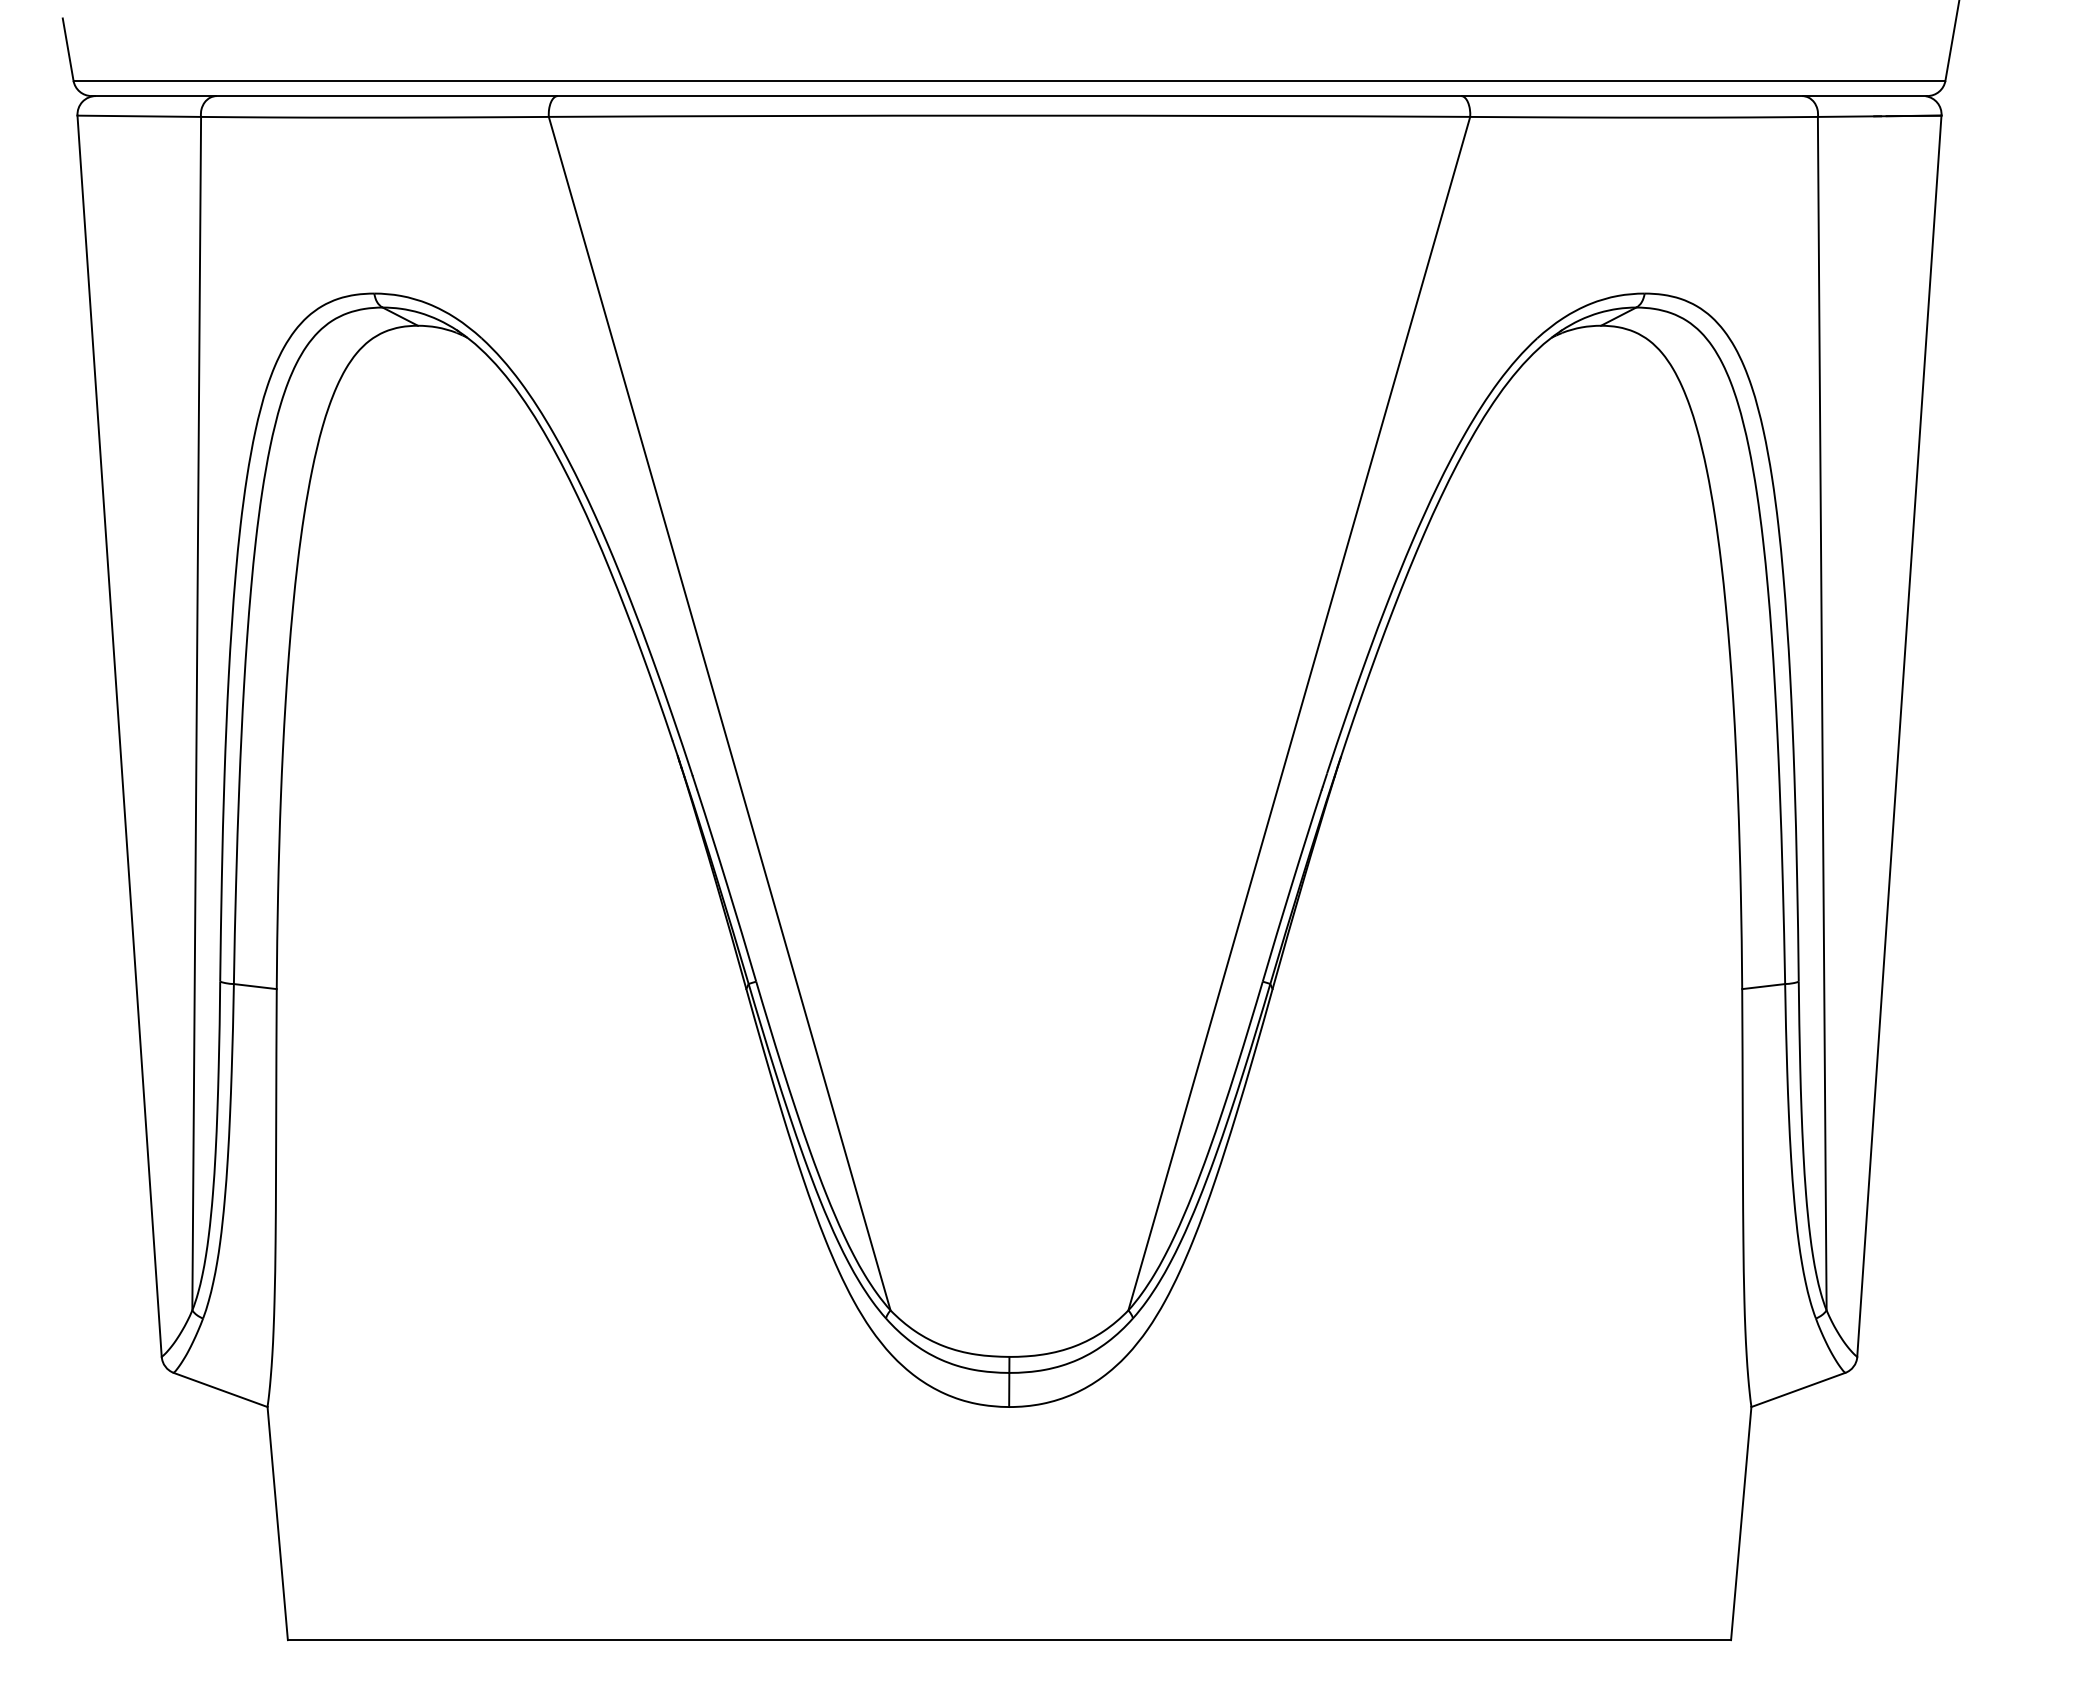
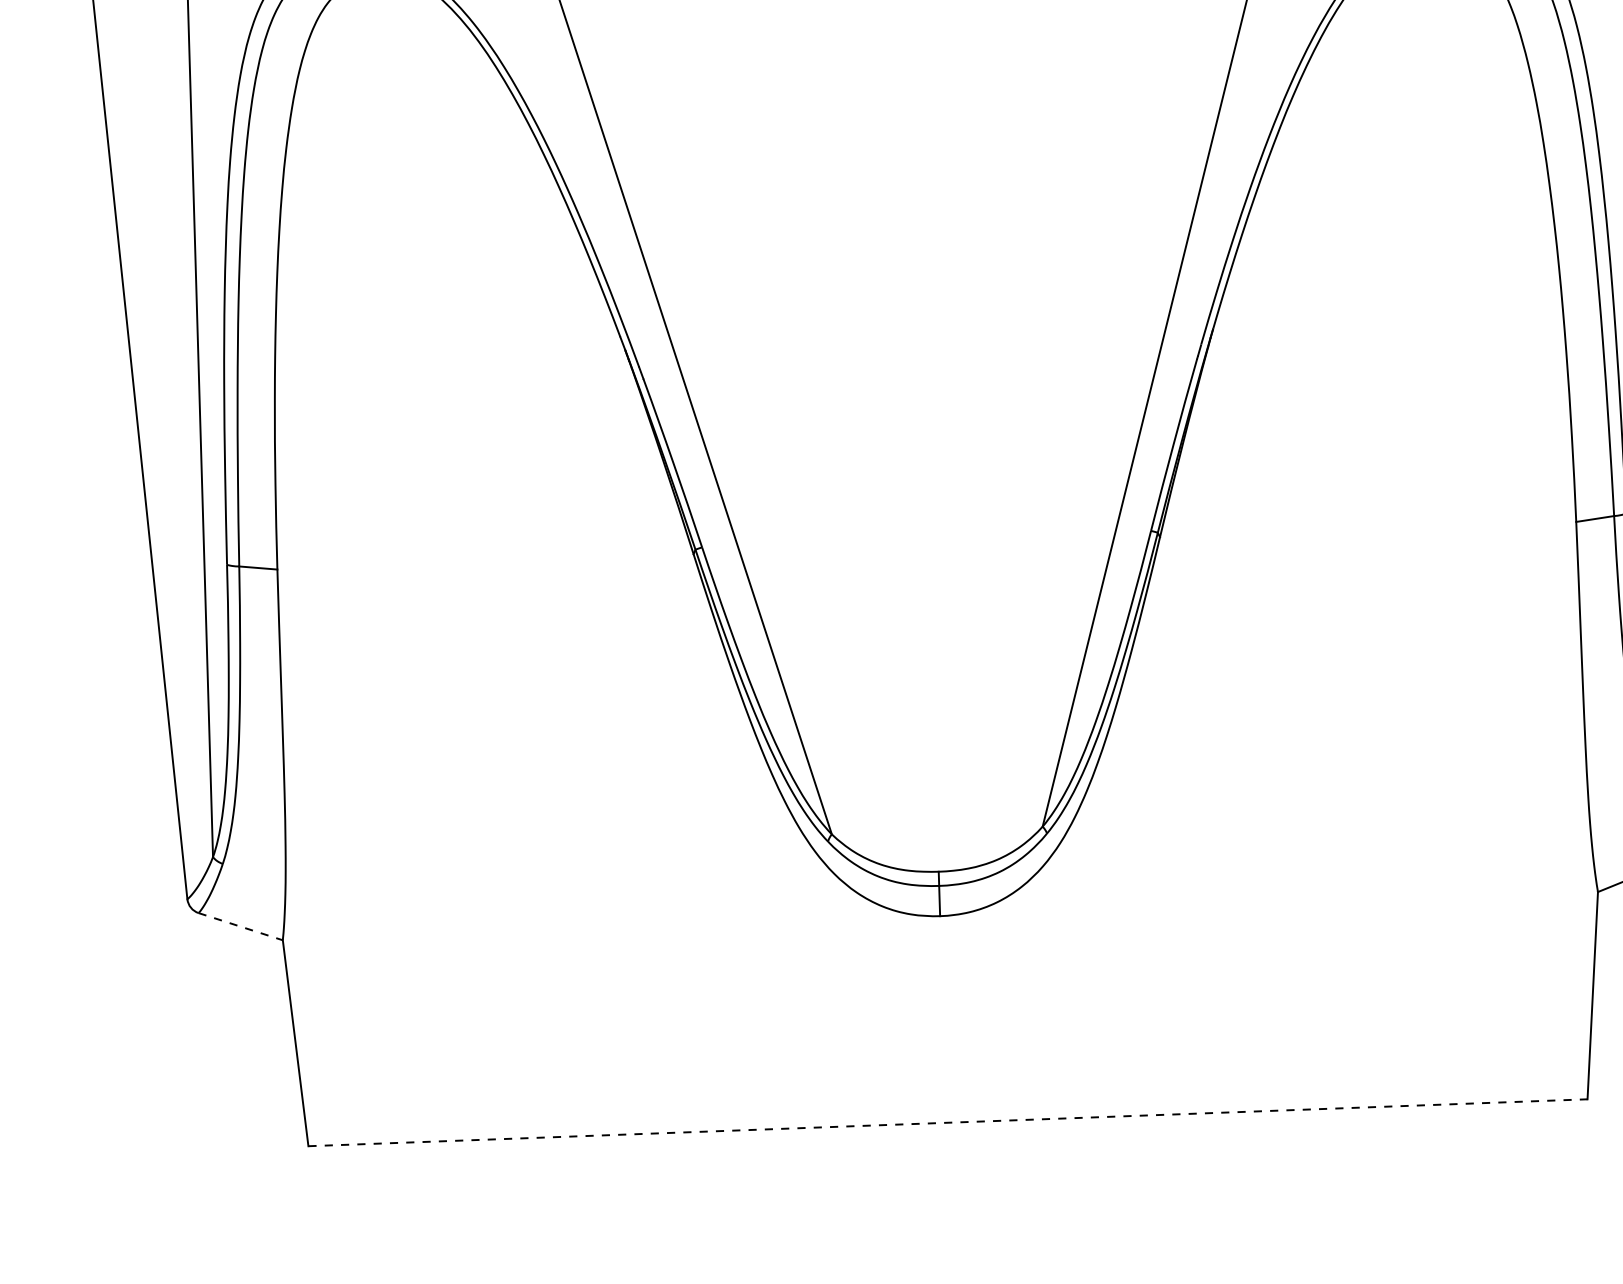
line: (220, 1389) -> (240, 926), solid -> dashed
line: (1009, 1640) -> (948, 1123), solid -> dashed

